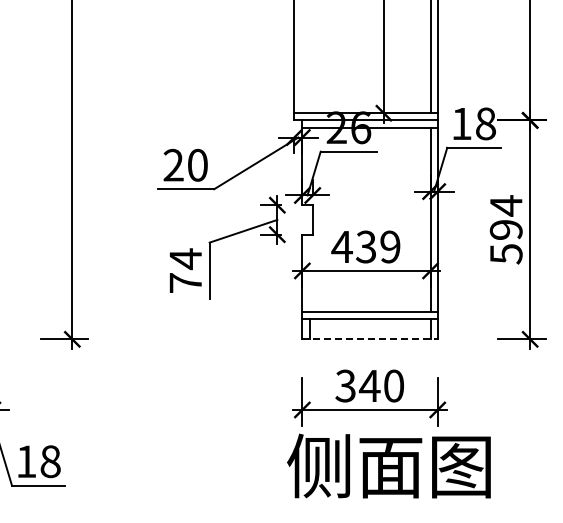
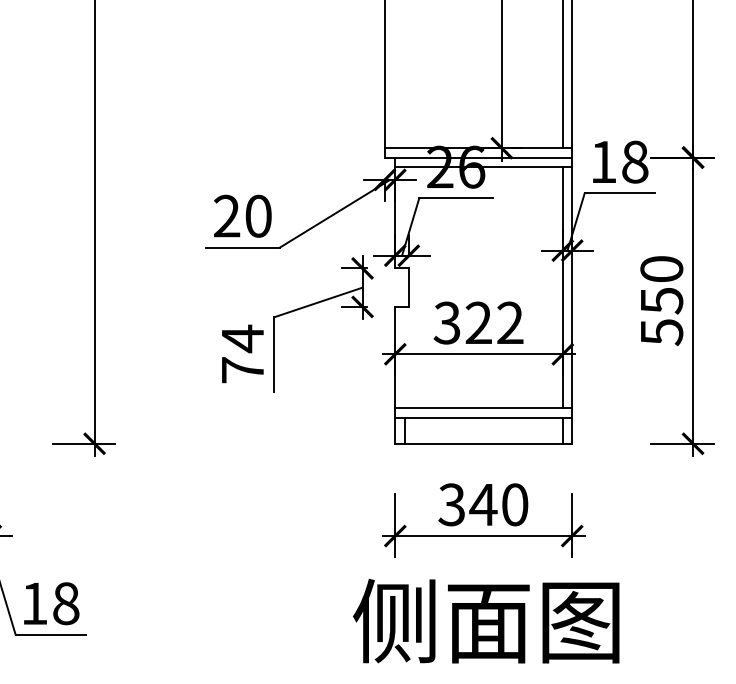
text: (505, 217) -> (660, 284), 594 -> 550
text: (365, 246) -> (477, 322), 439 -> 322
line: (370, 339) -> (484, 443), dashed -> solid
text: (388, 465) -> (485, 620), moved

